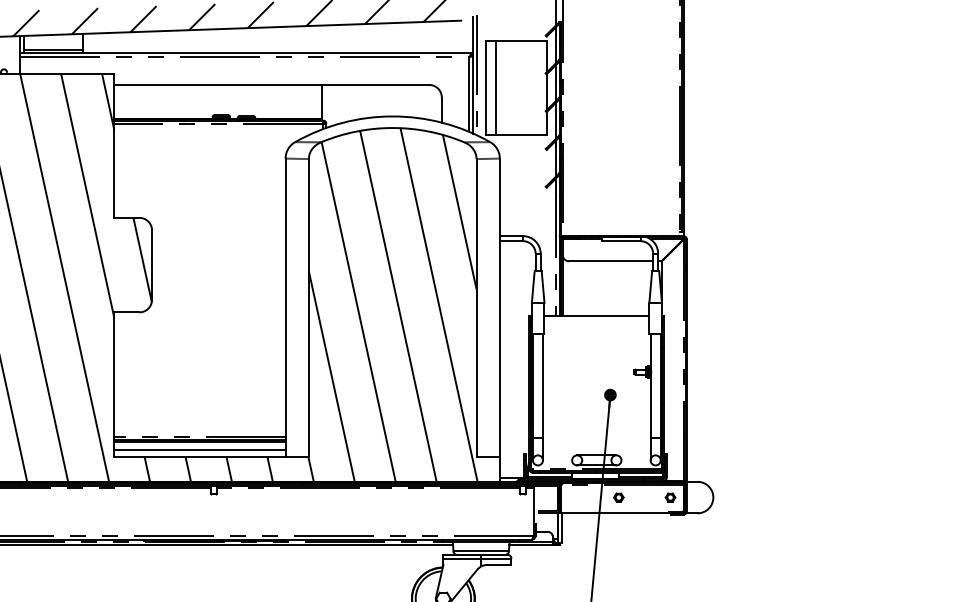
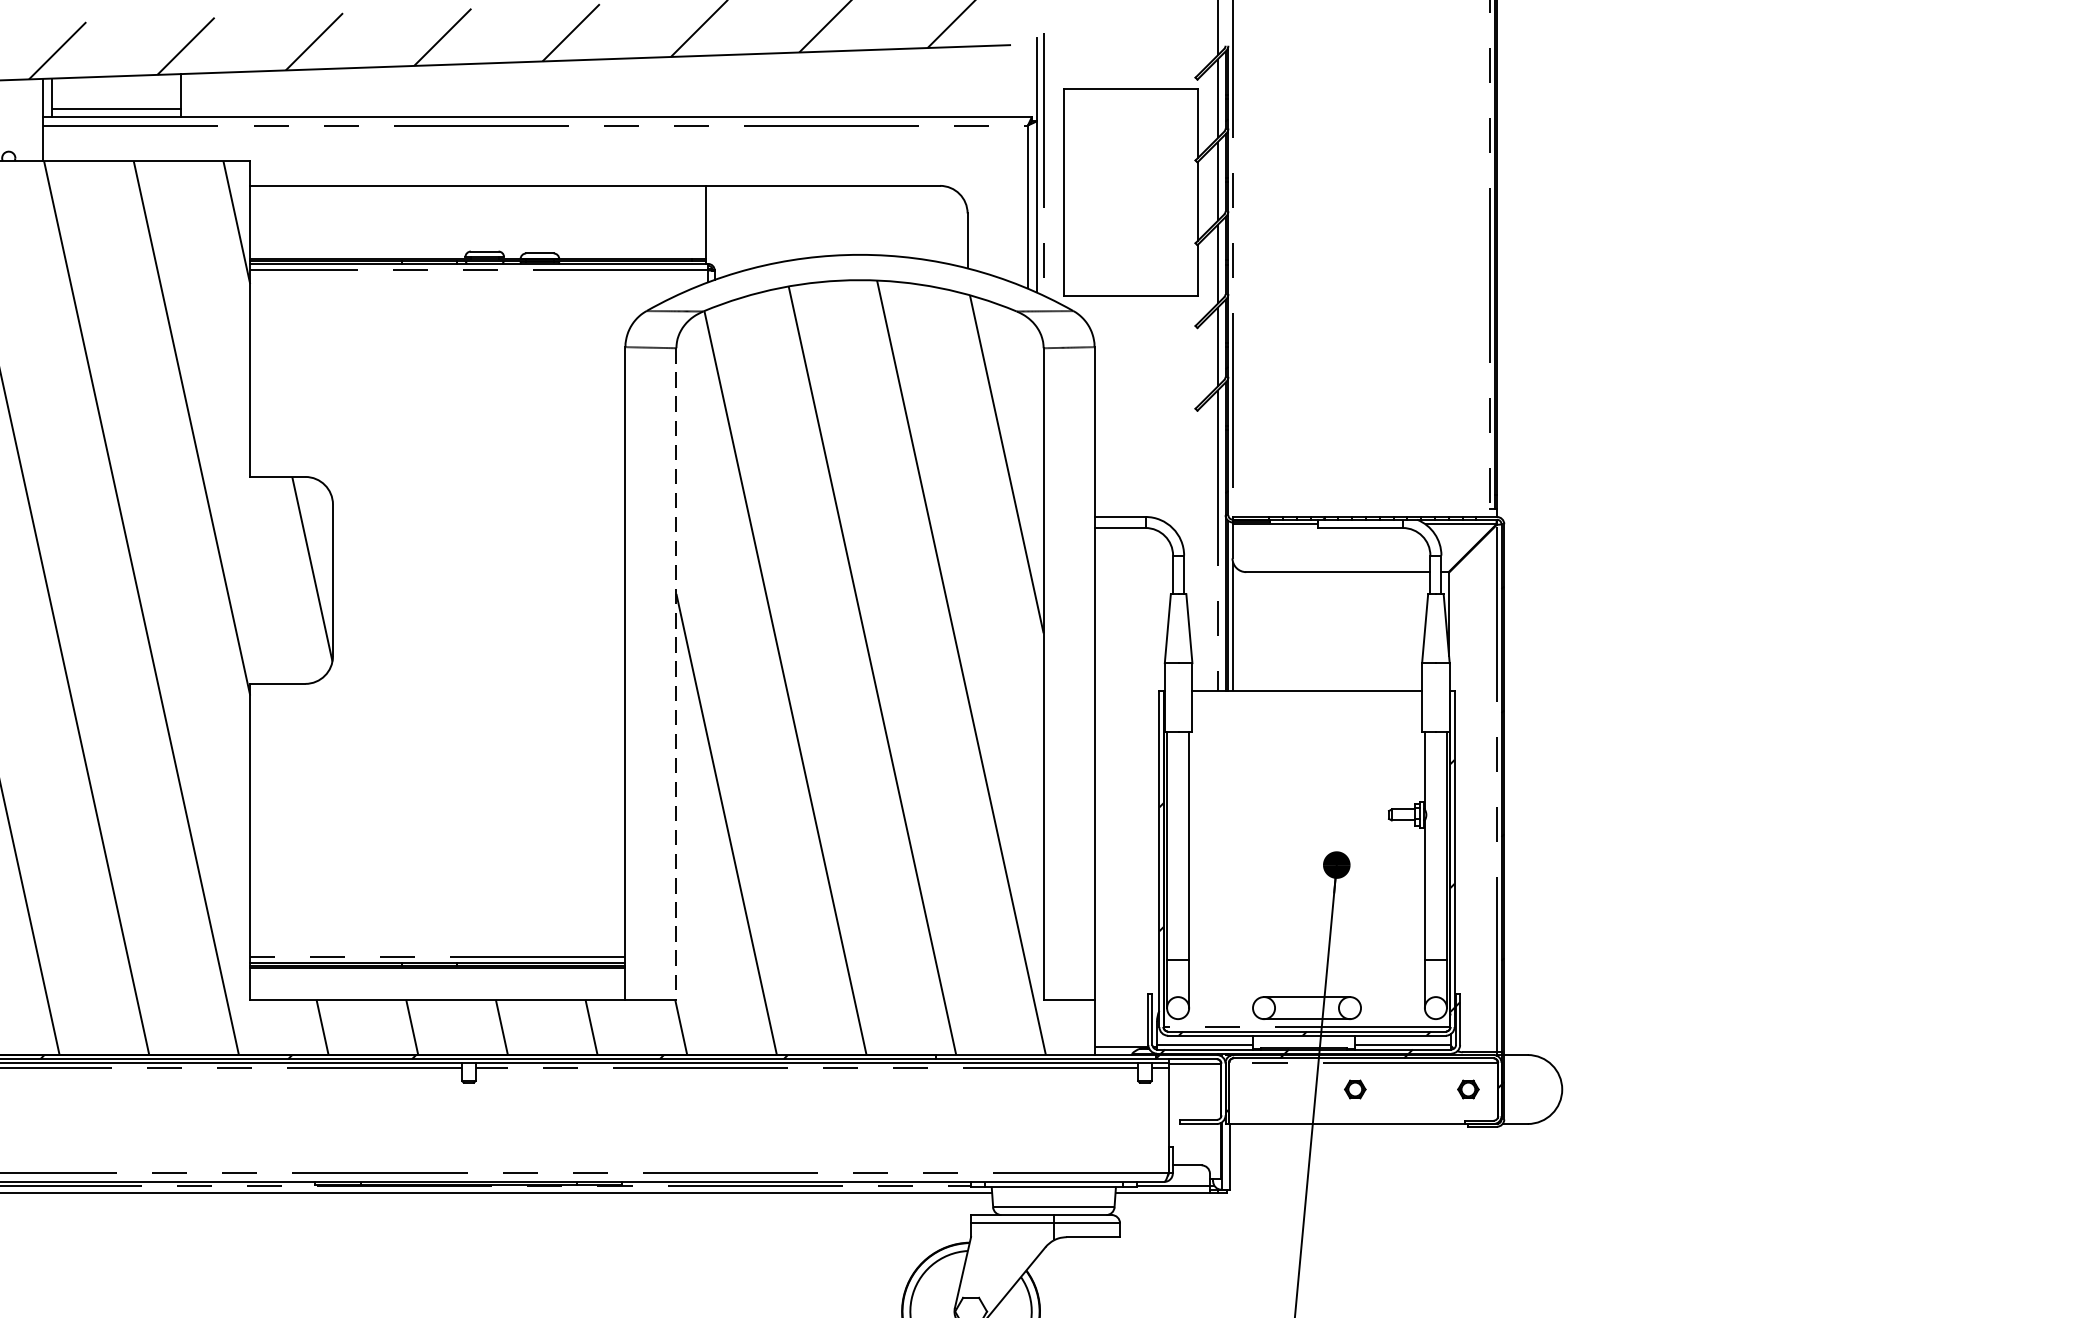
line: (496, 87) -> (1087, 191), removed
line: (308, 307) -> (675, 673), solid -> dashed
line: (199, 450) -> (436, 986), removed

